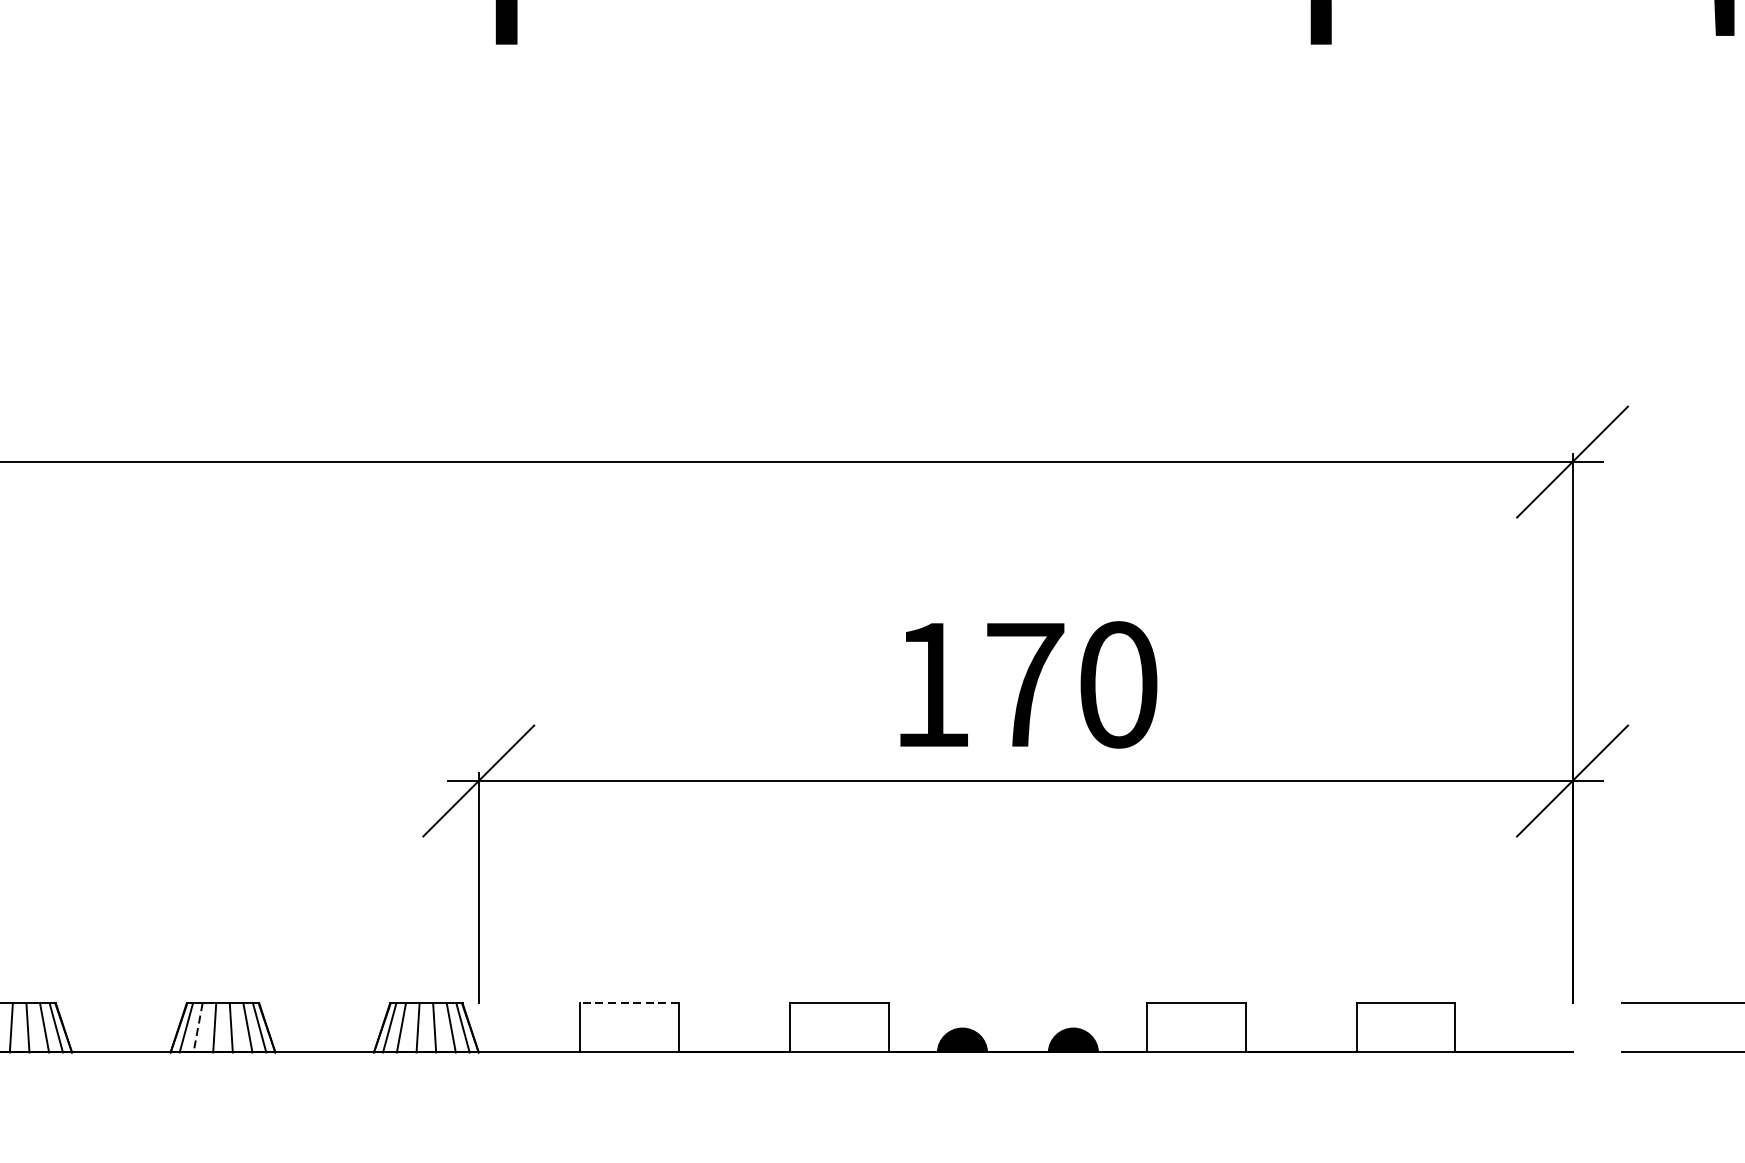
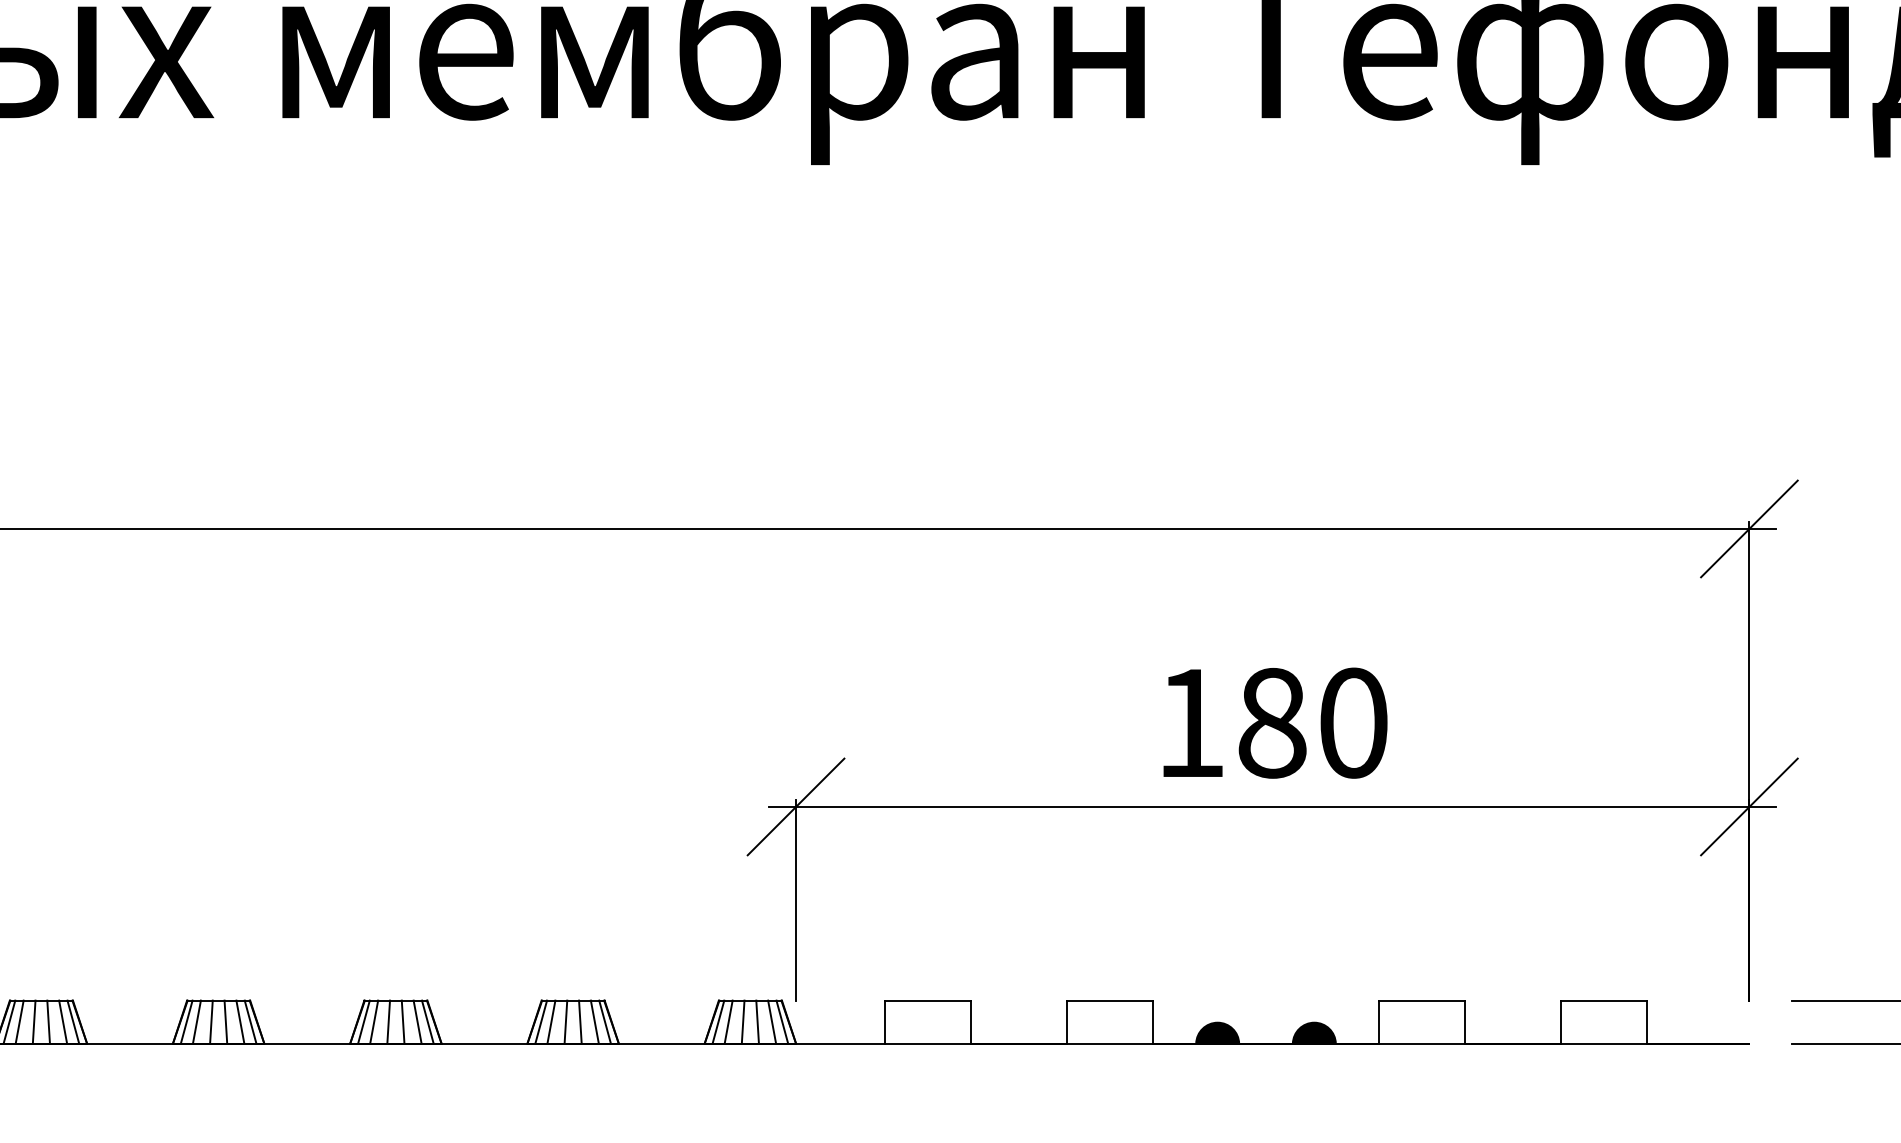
text: (1025, 685) -> (1272, 723), 170 -> 180
line: (629, 1003) -> (927, 1000), dashed -> solid
line: (198, 1028) -> (551, 1022), dashed -> solid

